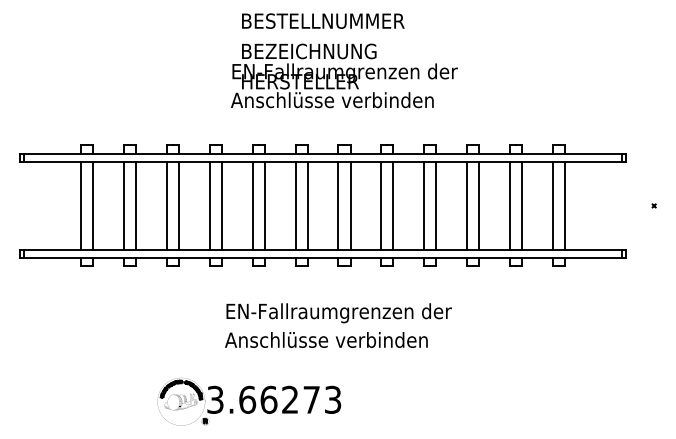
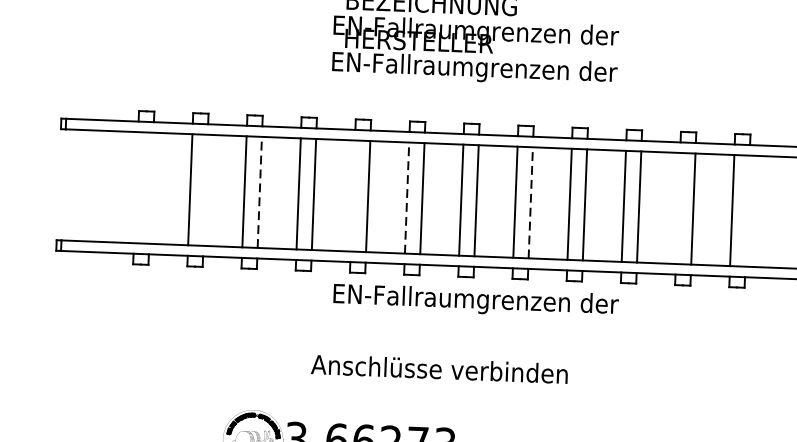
text: (344, 102) -> (473, 69), Anschlüsse verbinden -> EN-Fallraumgrenzen der
line: (81, 205) -> (136, 187), removed
line: (93, 205) -> (151, 187), removed
line: (136, 205) -> (205, 189), removed
line: (179, 205) -> (260, 191), solid -> dashed
line: (252, 205) -> (352, 195), removed
line: (295, 205) -> (407, 197), solid -> dashed
line: (393, 205) -> (530, 202), solid -> dashed
line: (509, 205) -> (677, 207), removed
line: (564, 205) -> (747, 210), removed
text: (338, 313) -> (475, 301), moved

